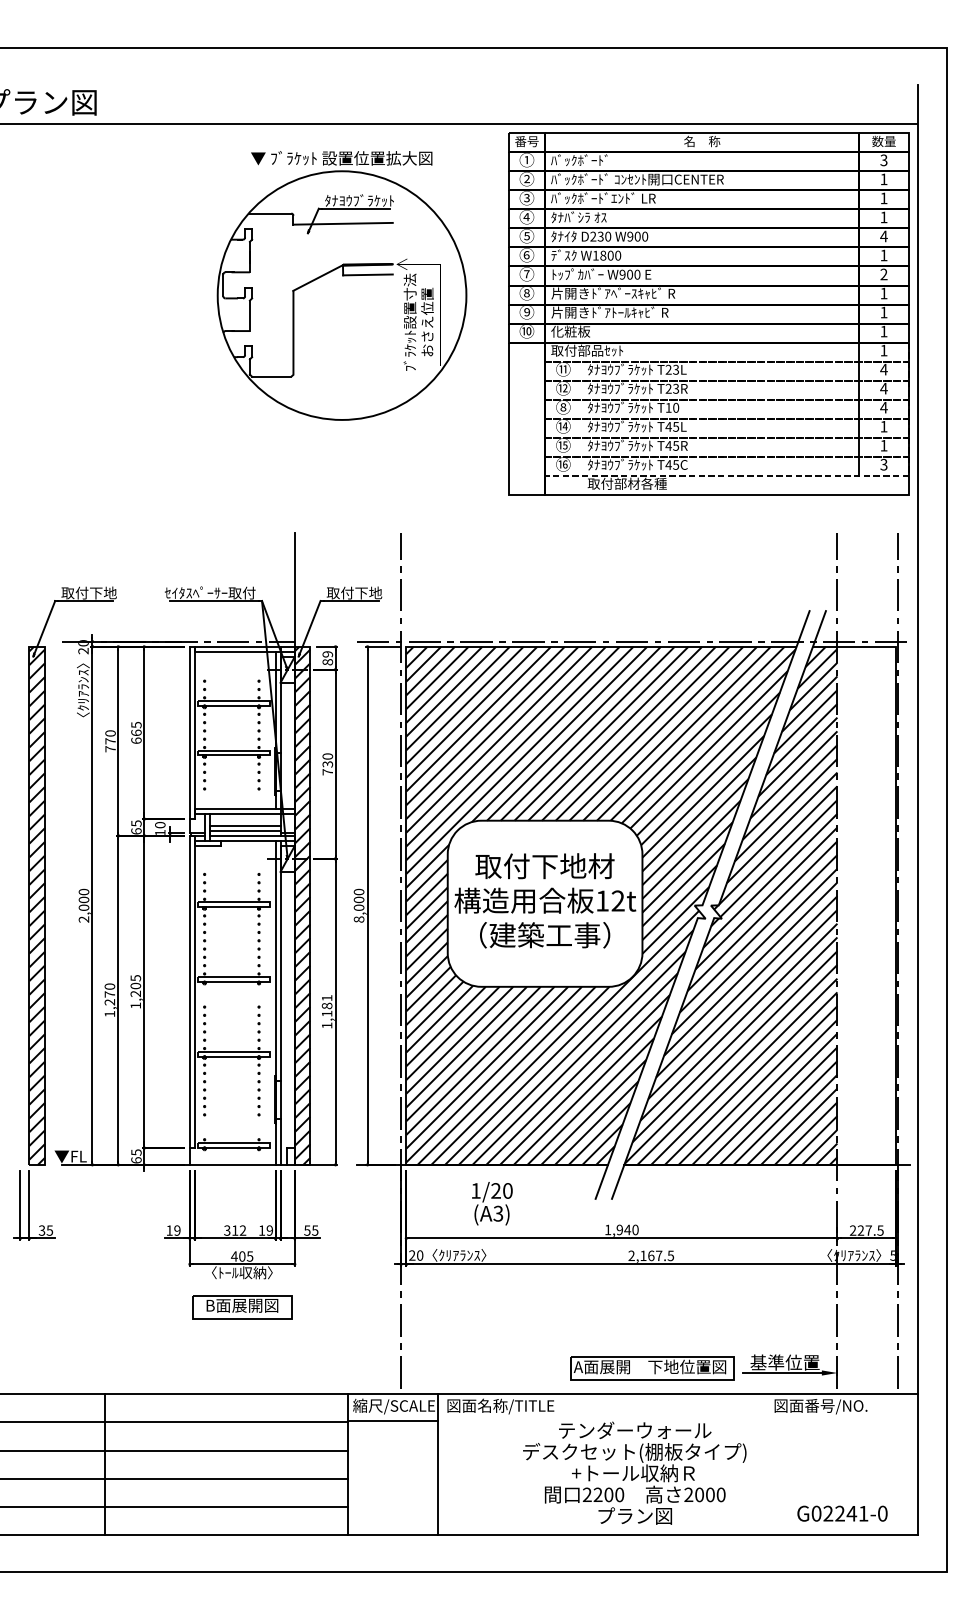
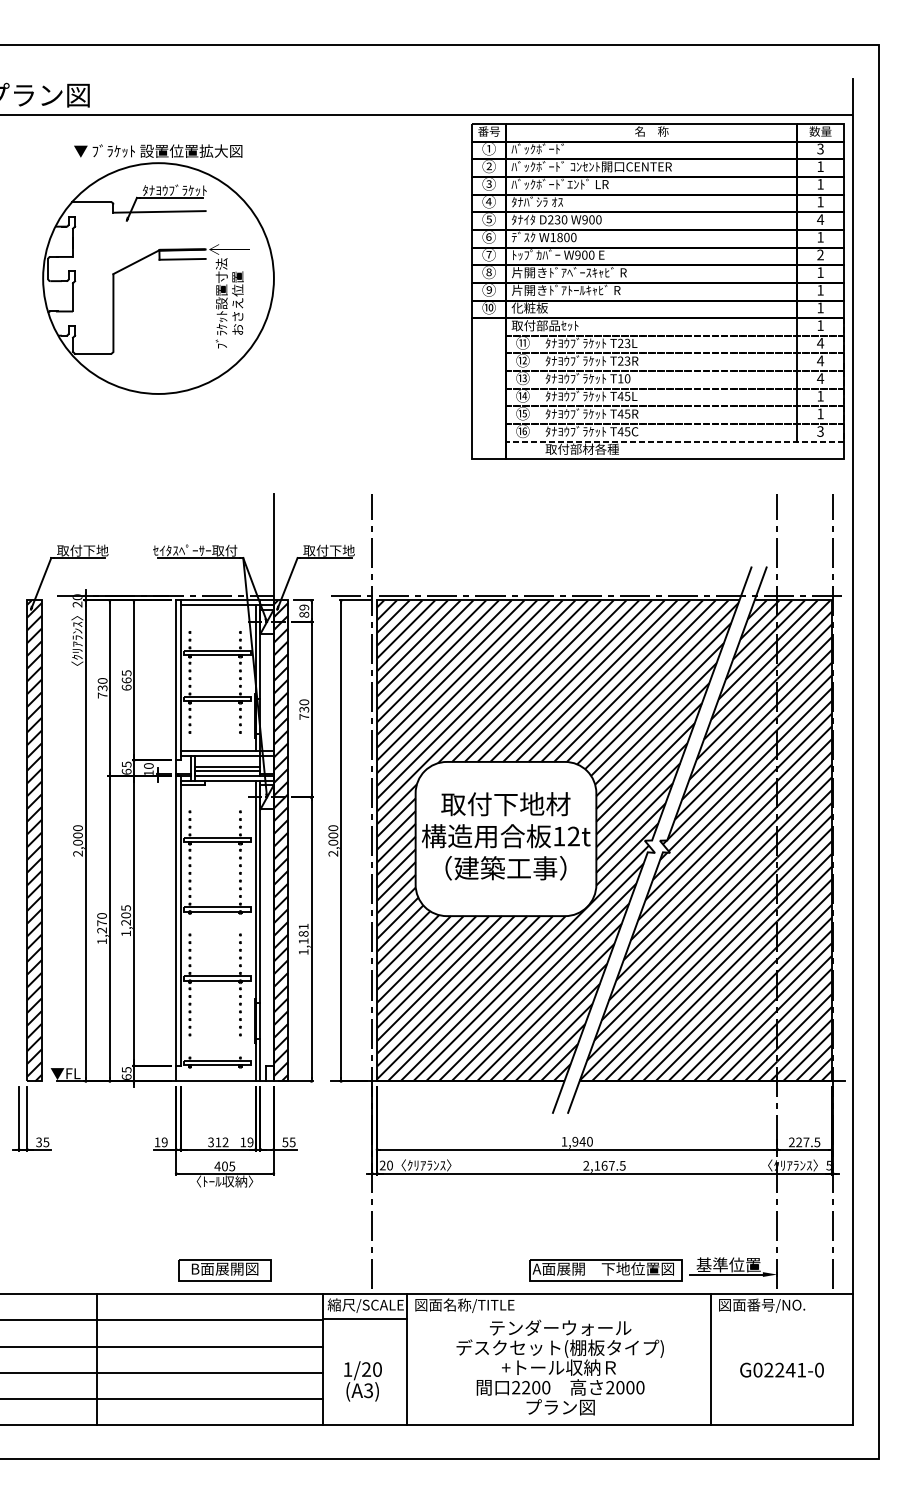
part: (342, 285) -> (158, 269), moved
text: (562, 407) -> (522, 378), ⑧ -> ⑬
text: (110, 741) -> (102, 688), 770 -> 730
hatch: (866, 905) -> (804, 840), added
text: (359, 919) -> (333, 853), 8,000 -> 2,000
text: (491, 1203) -> (362, 1381), moved
part: (241, 1307) -> (224, 1270), moved
line: (766, 1464) -> (711, 1359), added
text: (633, 1473) -> (559, 1367), moved
text: (841, 1513) -> (781, 1369), moved

